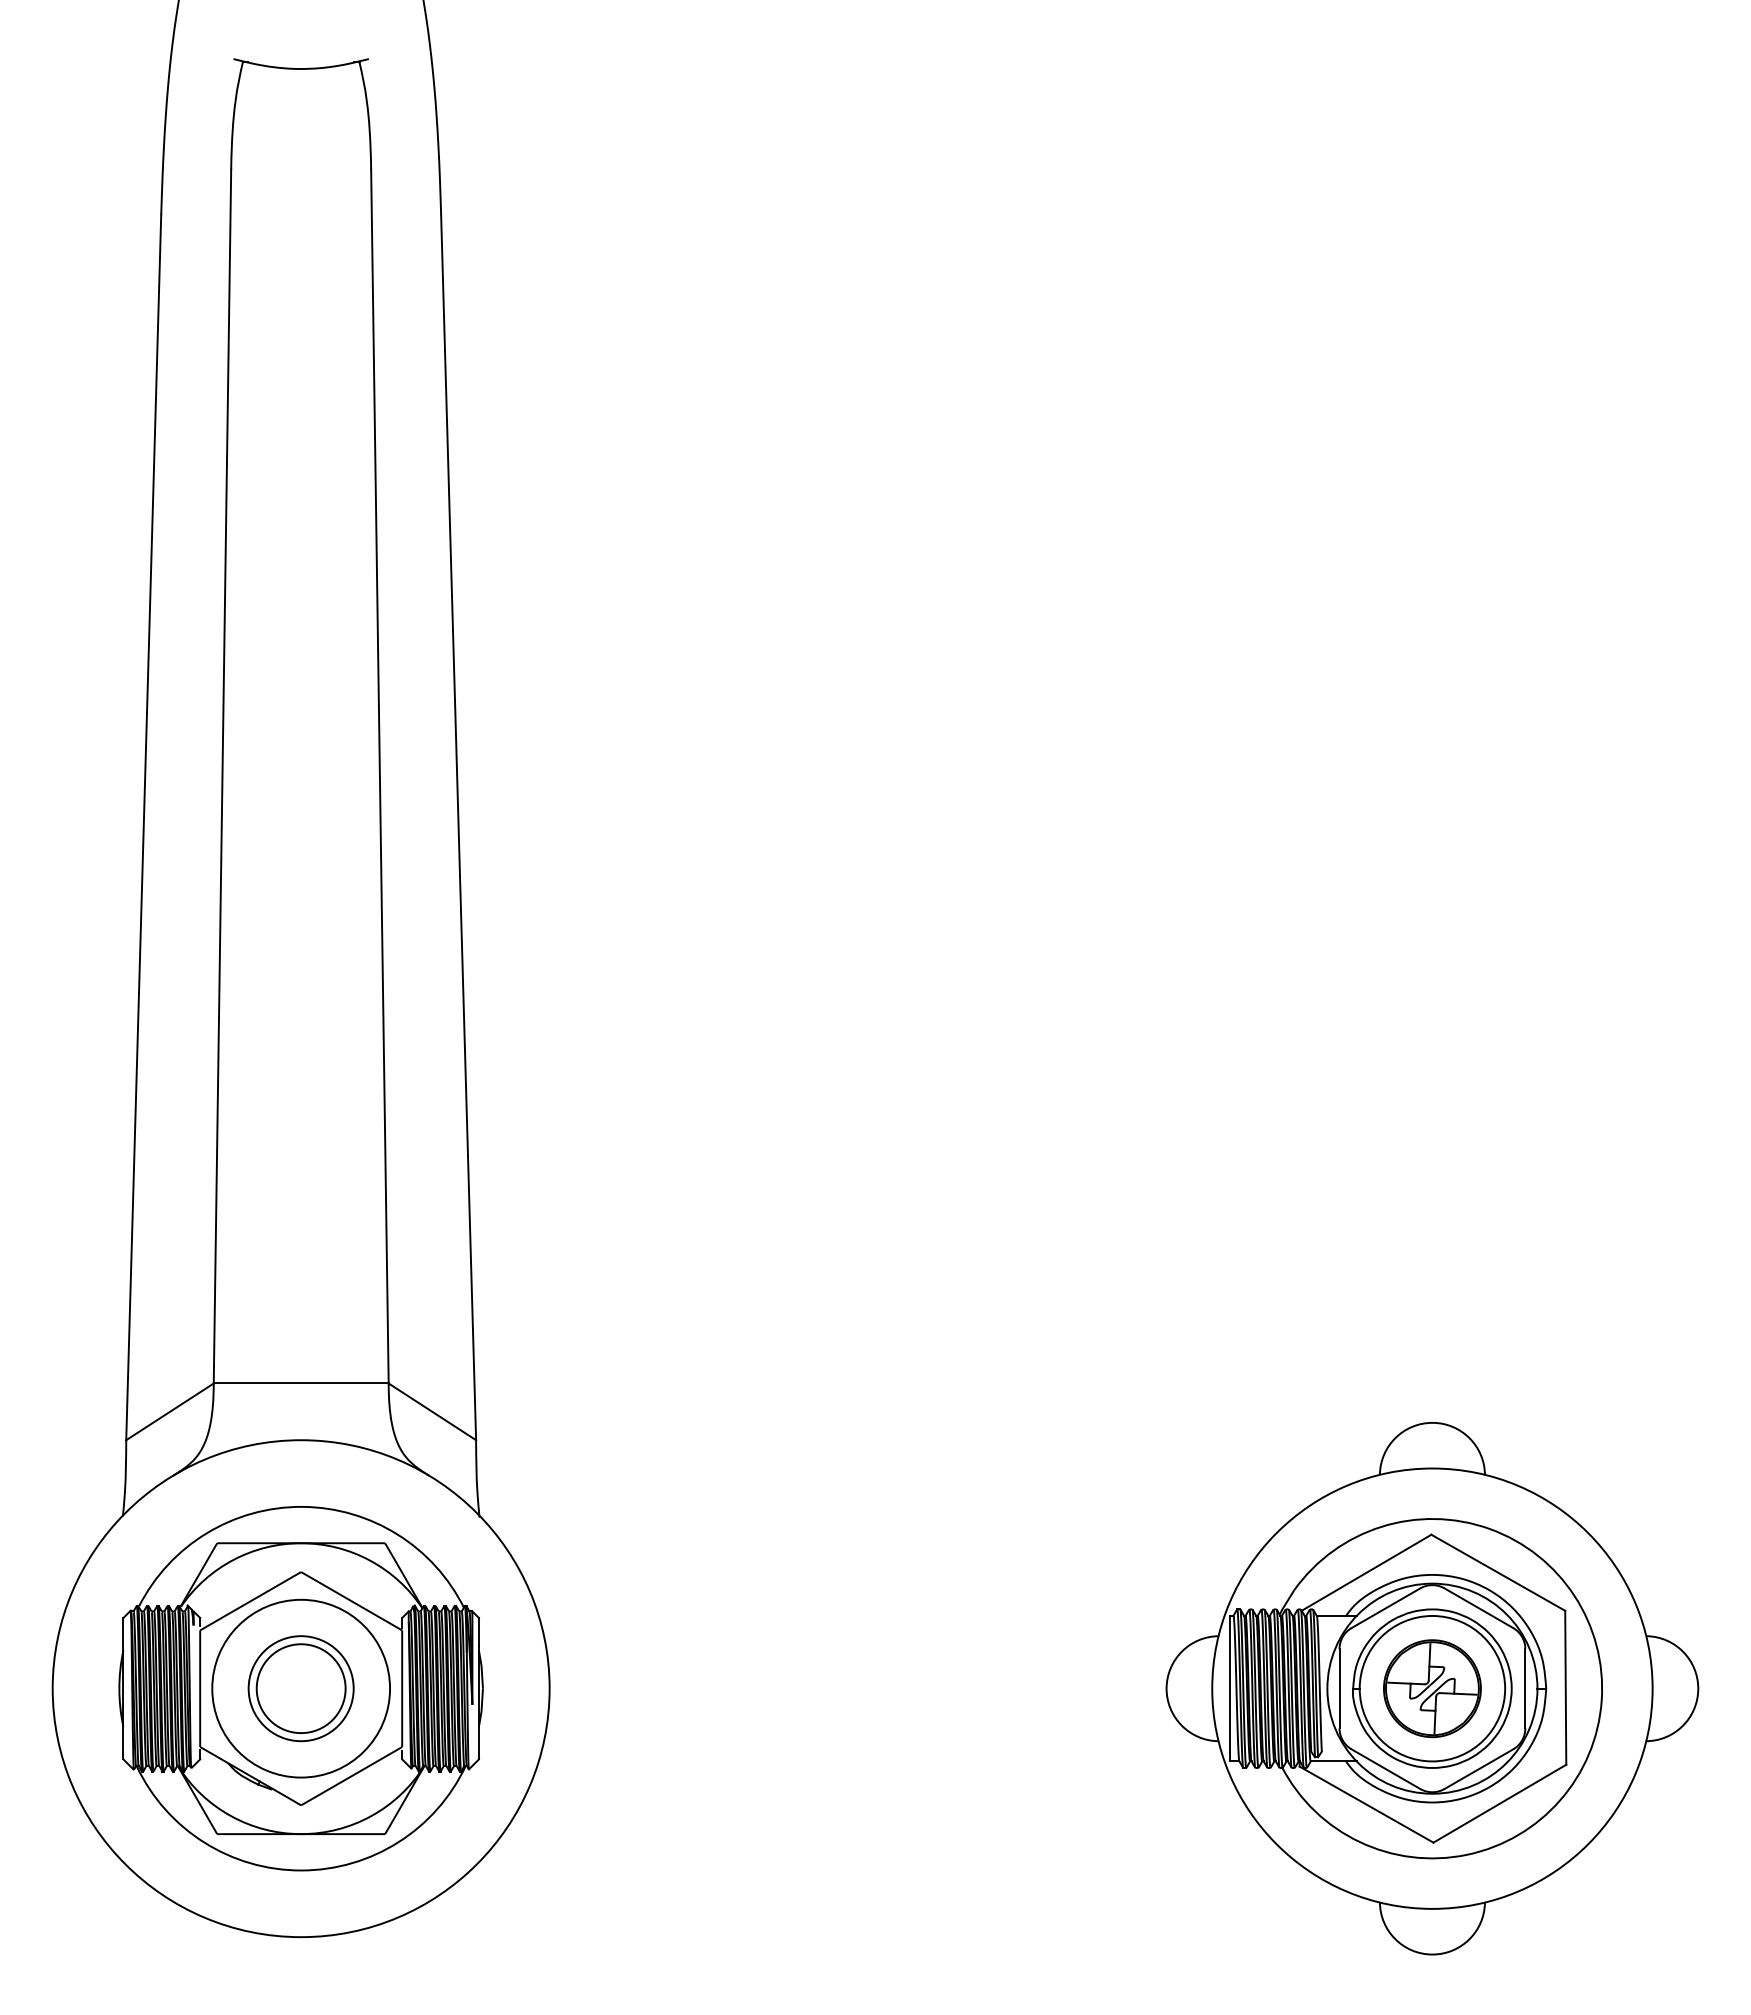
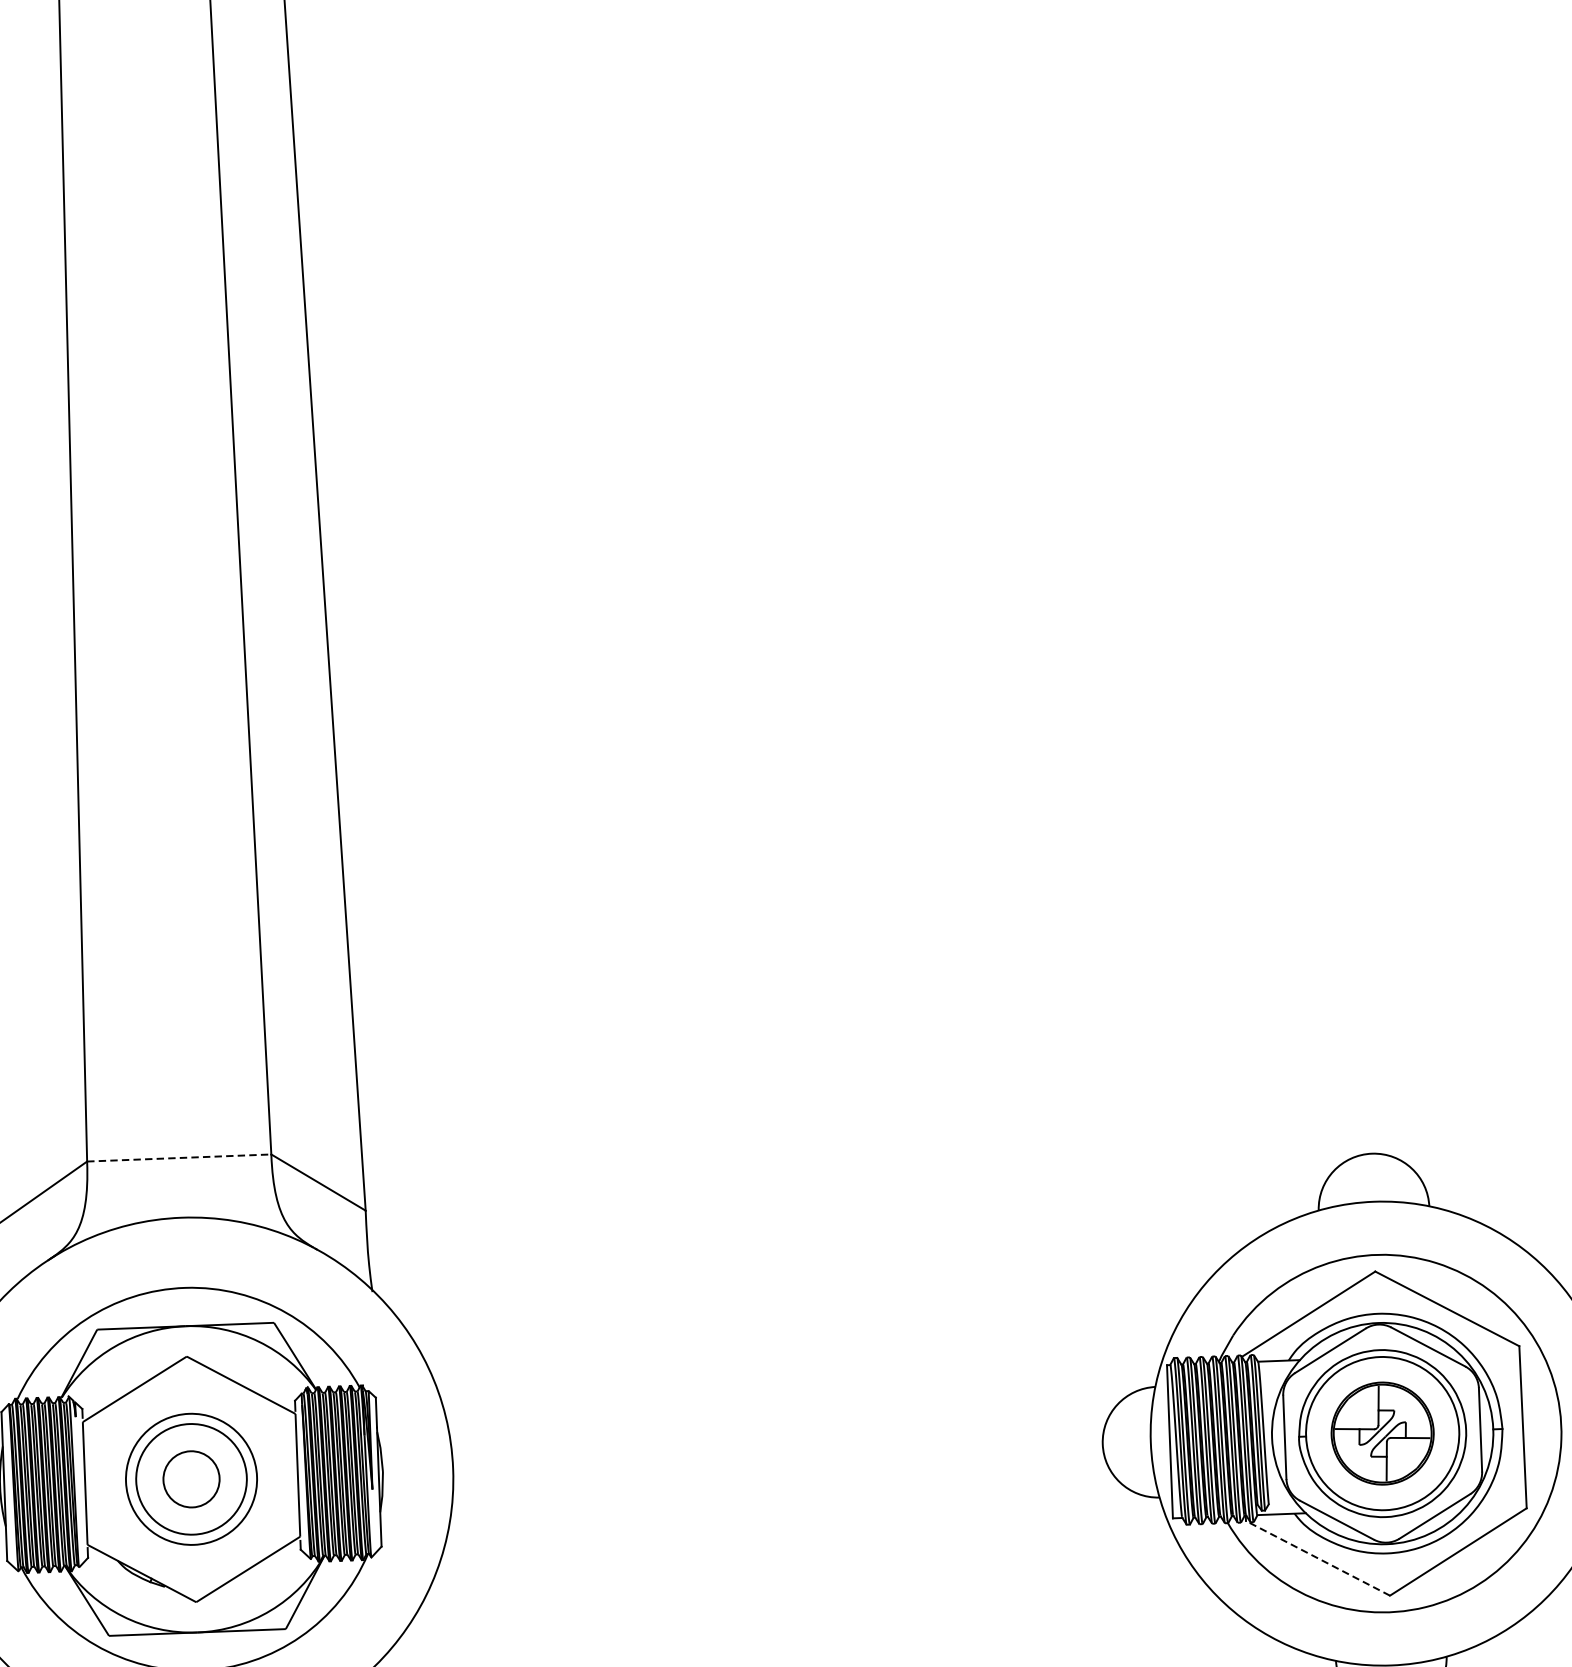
line: (301, 1383) -> (179, 1158), solid -> dashed
circle: (300, 1688) -> (190, 1479), size x0.6
circle: (301, 1688) -> (191, 1479), size x0.7
line: (1366, 1804) -> (1317, 1558), solid -> dashed

